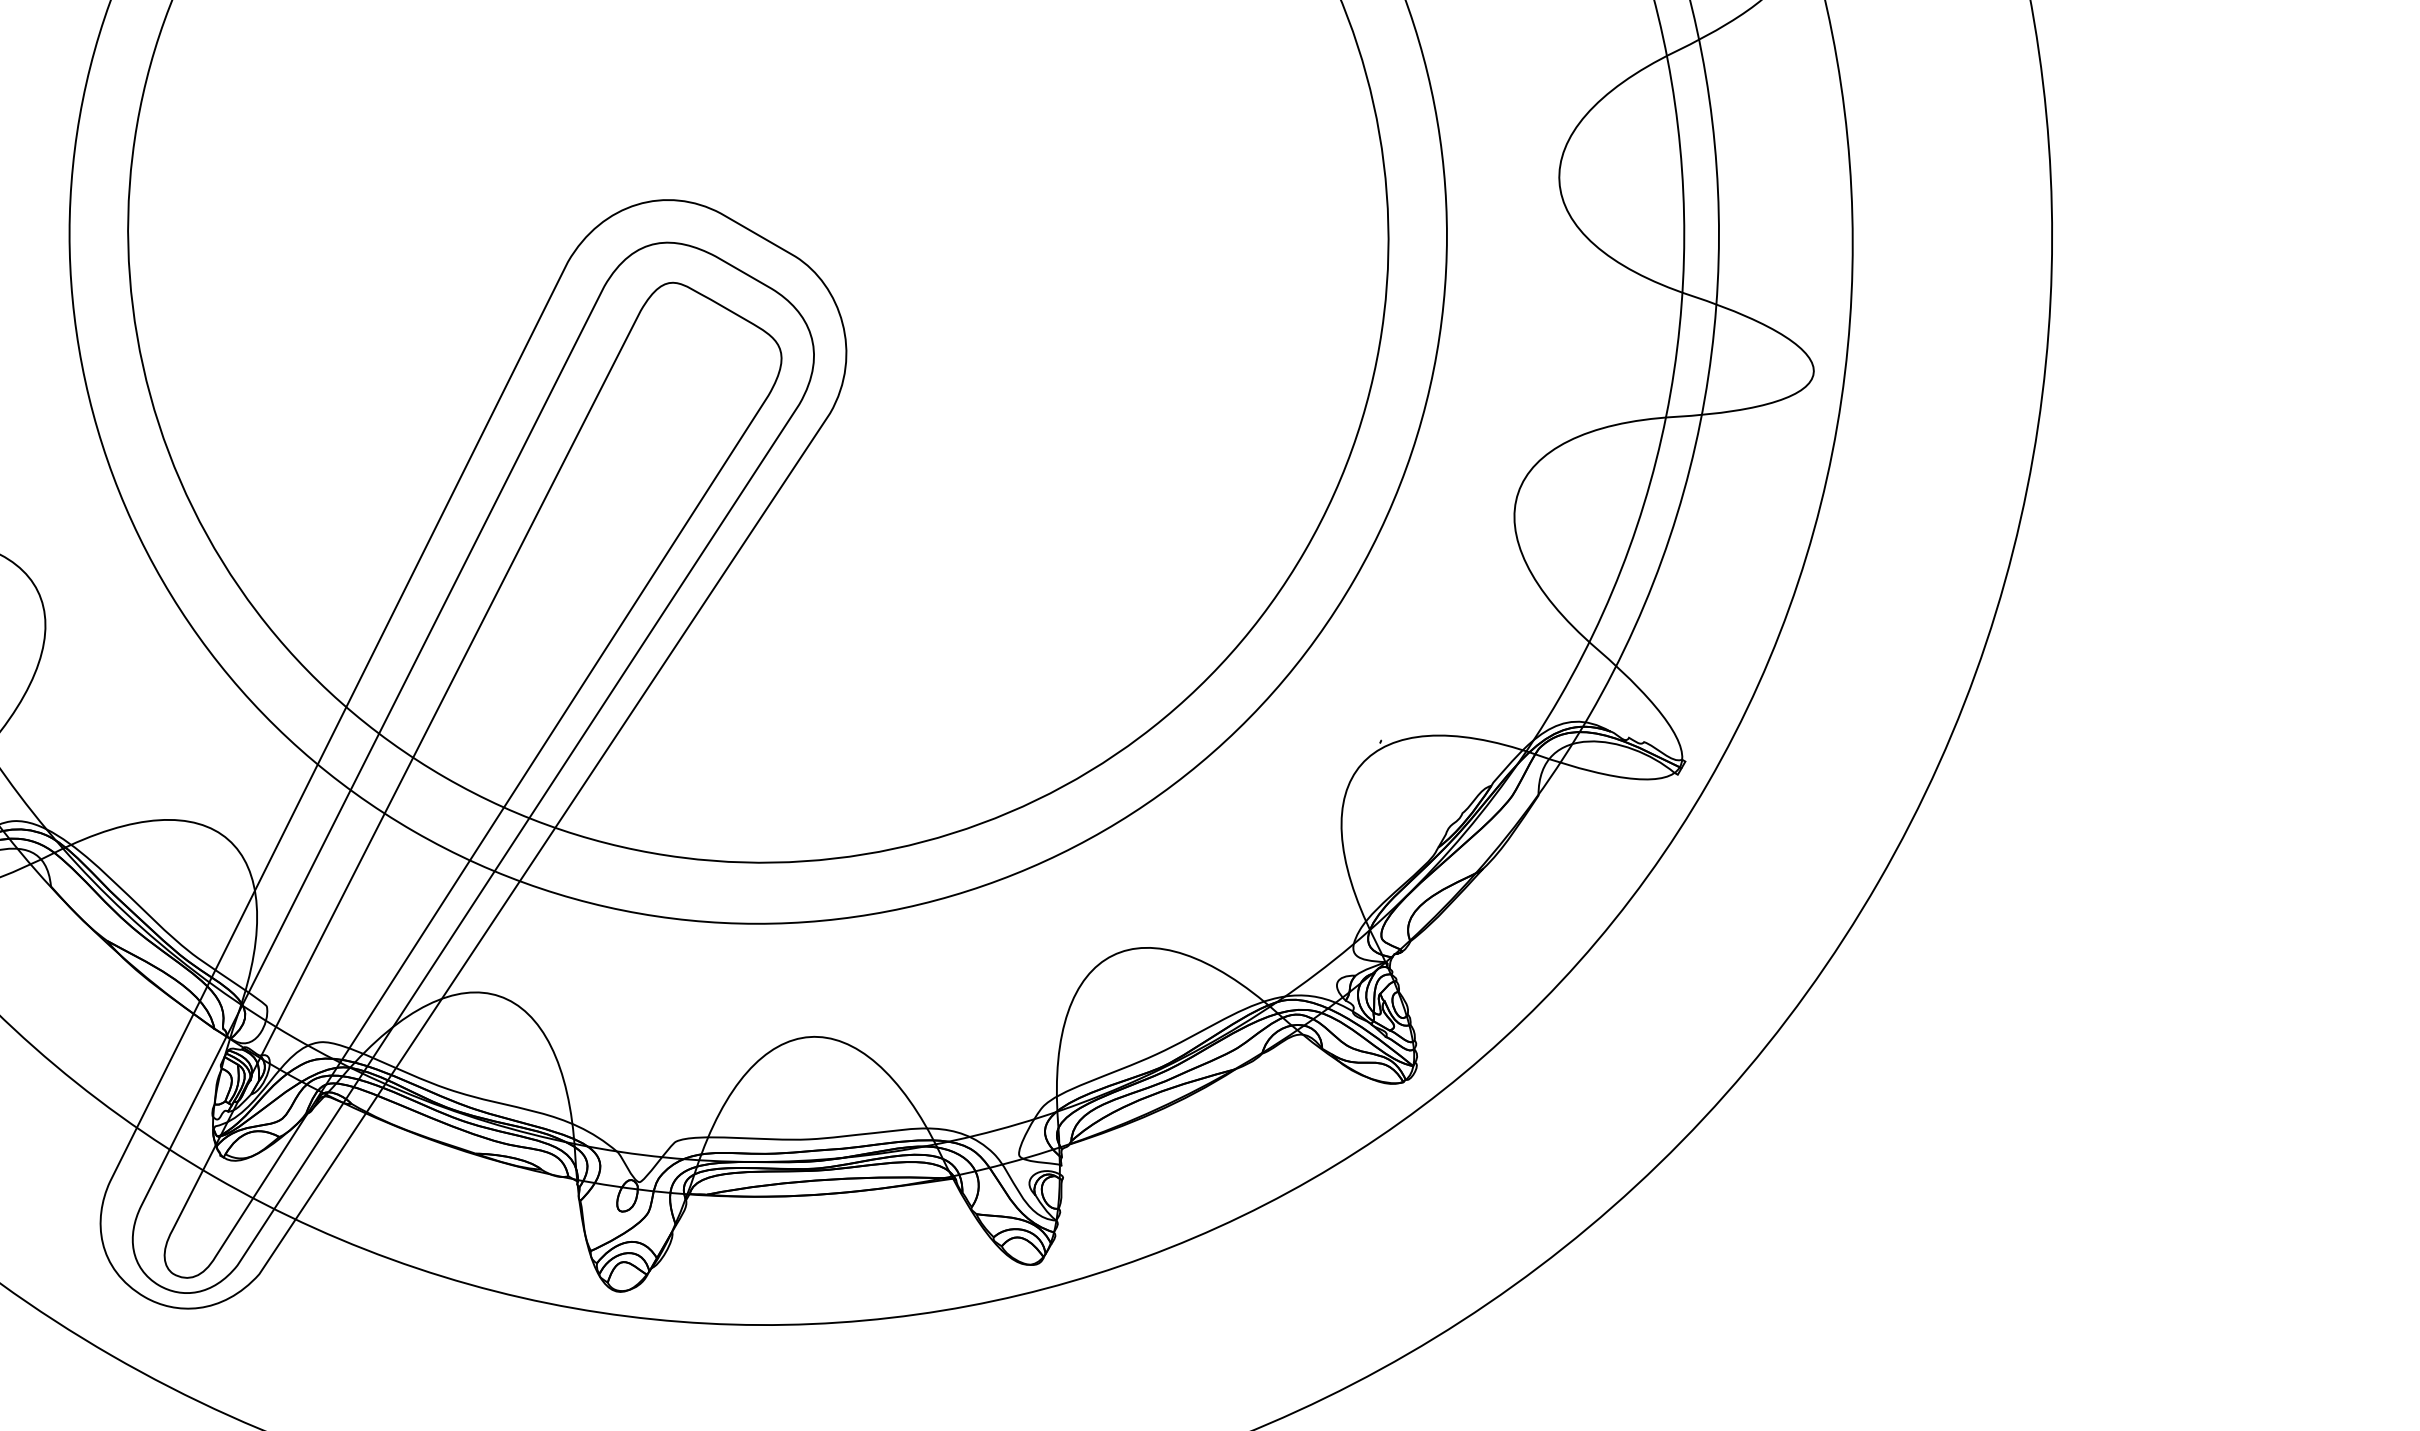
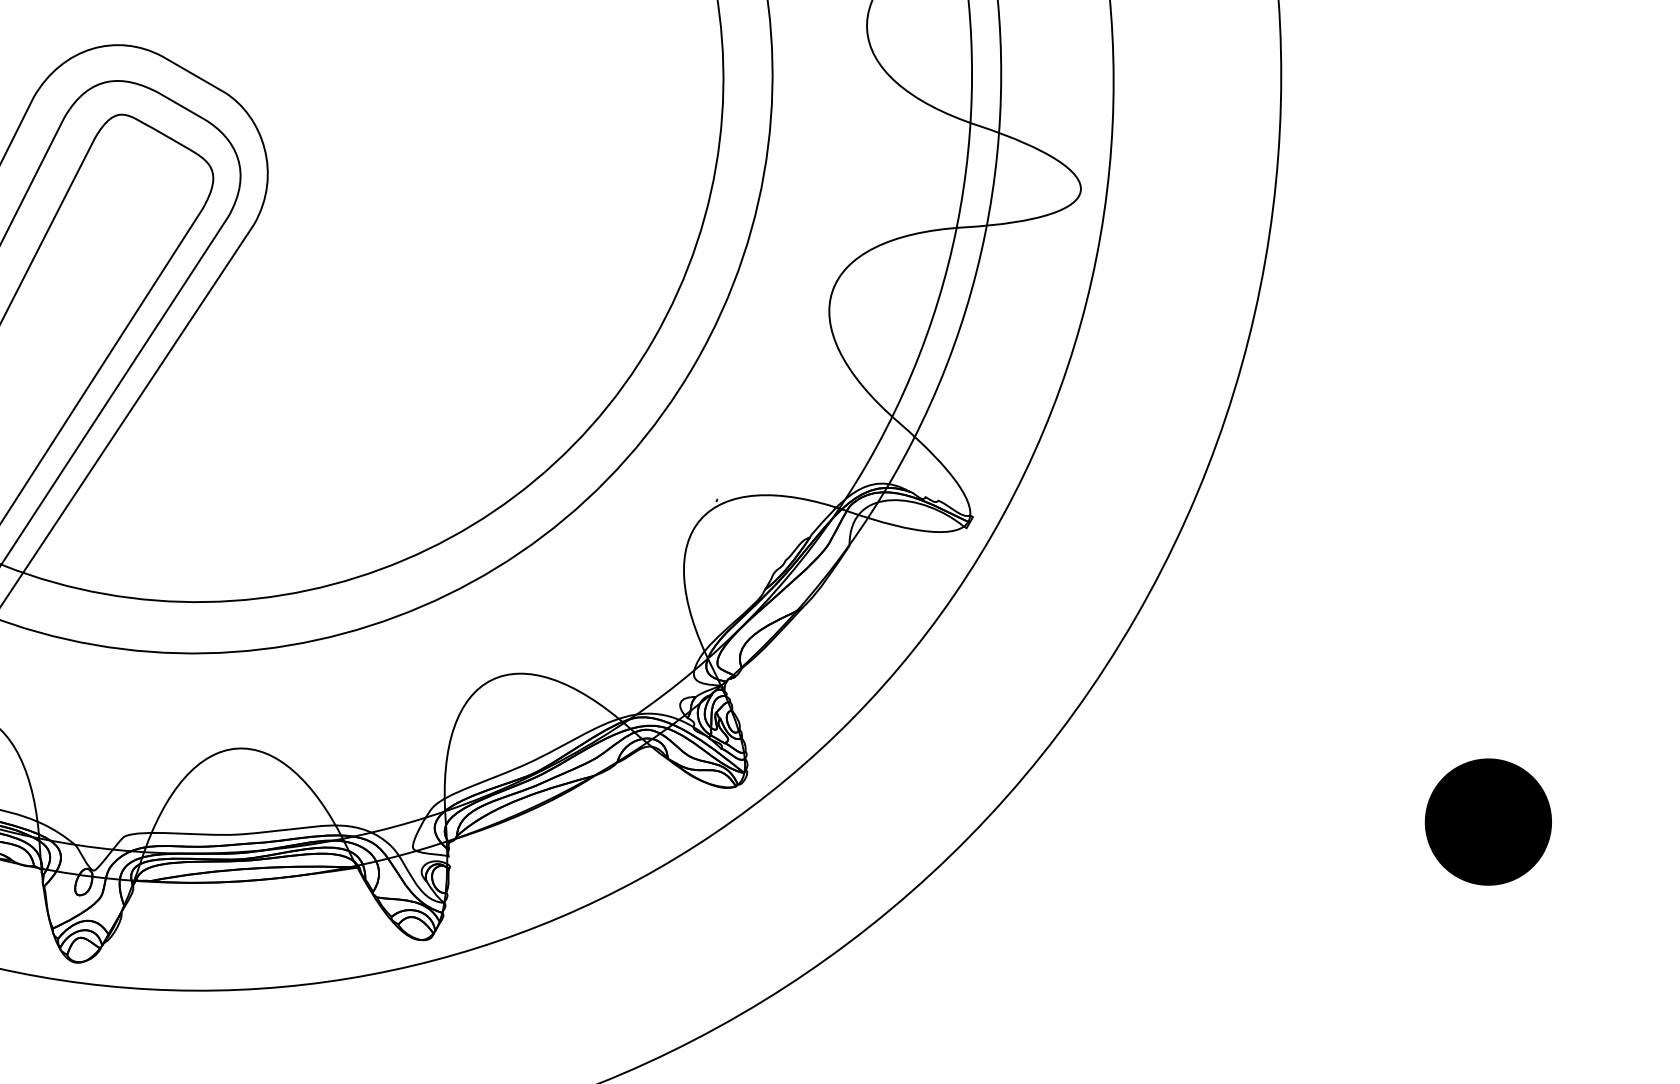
part: (2298, 1124) -> (1488, 822), added

